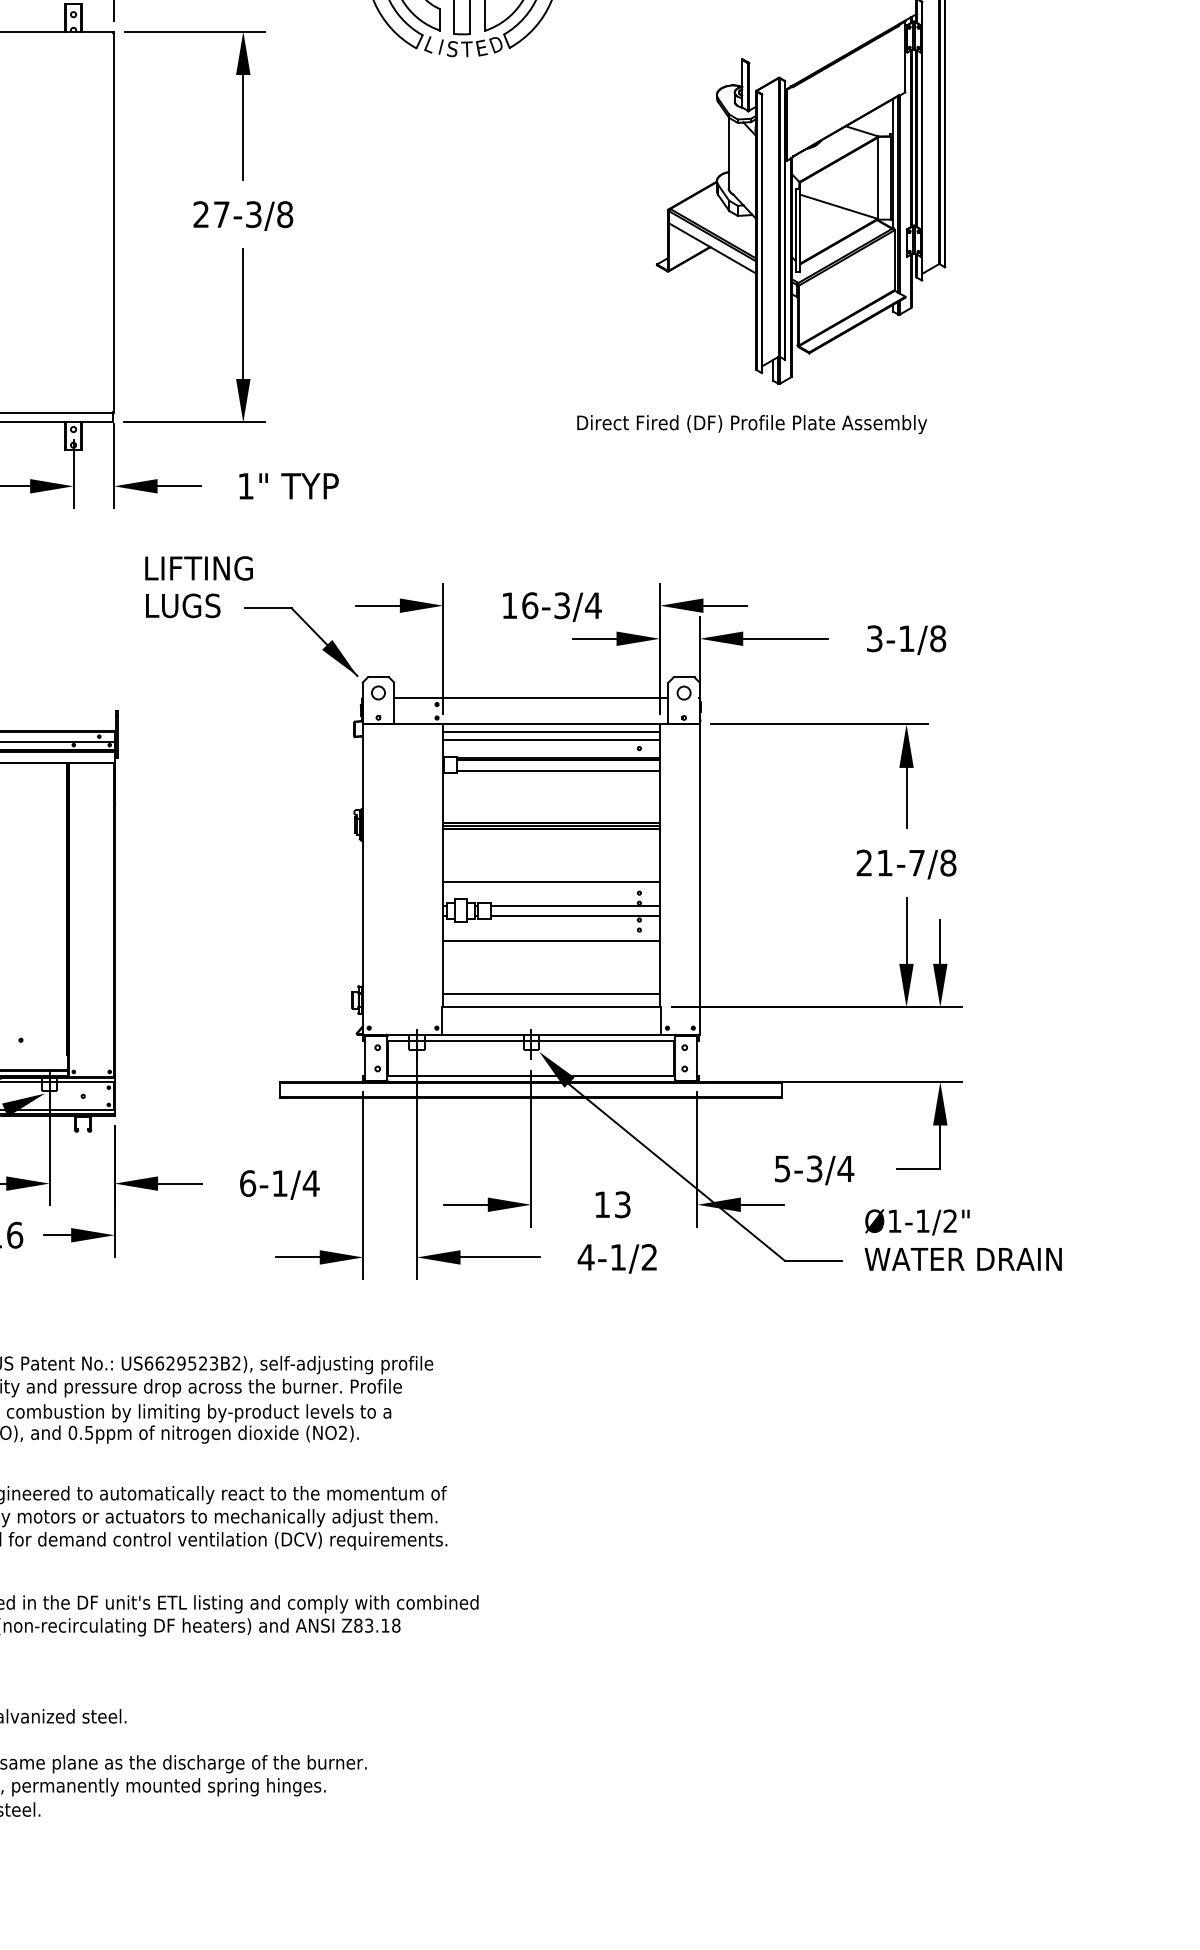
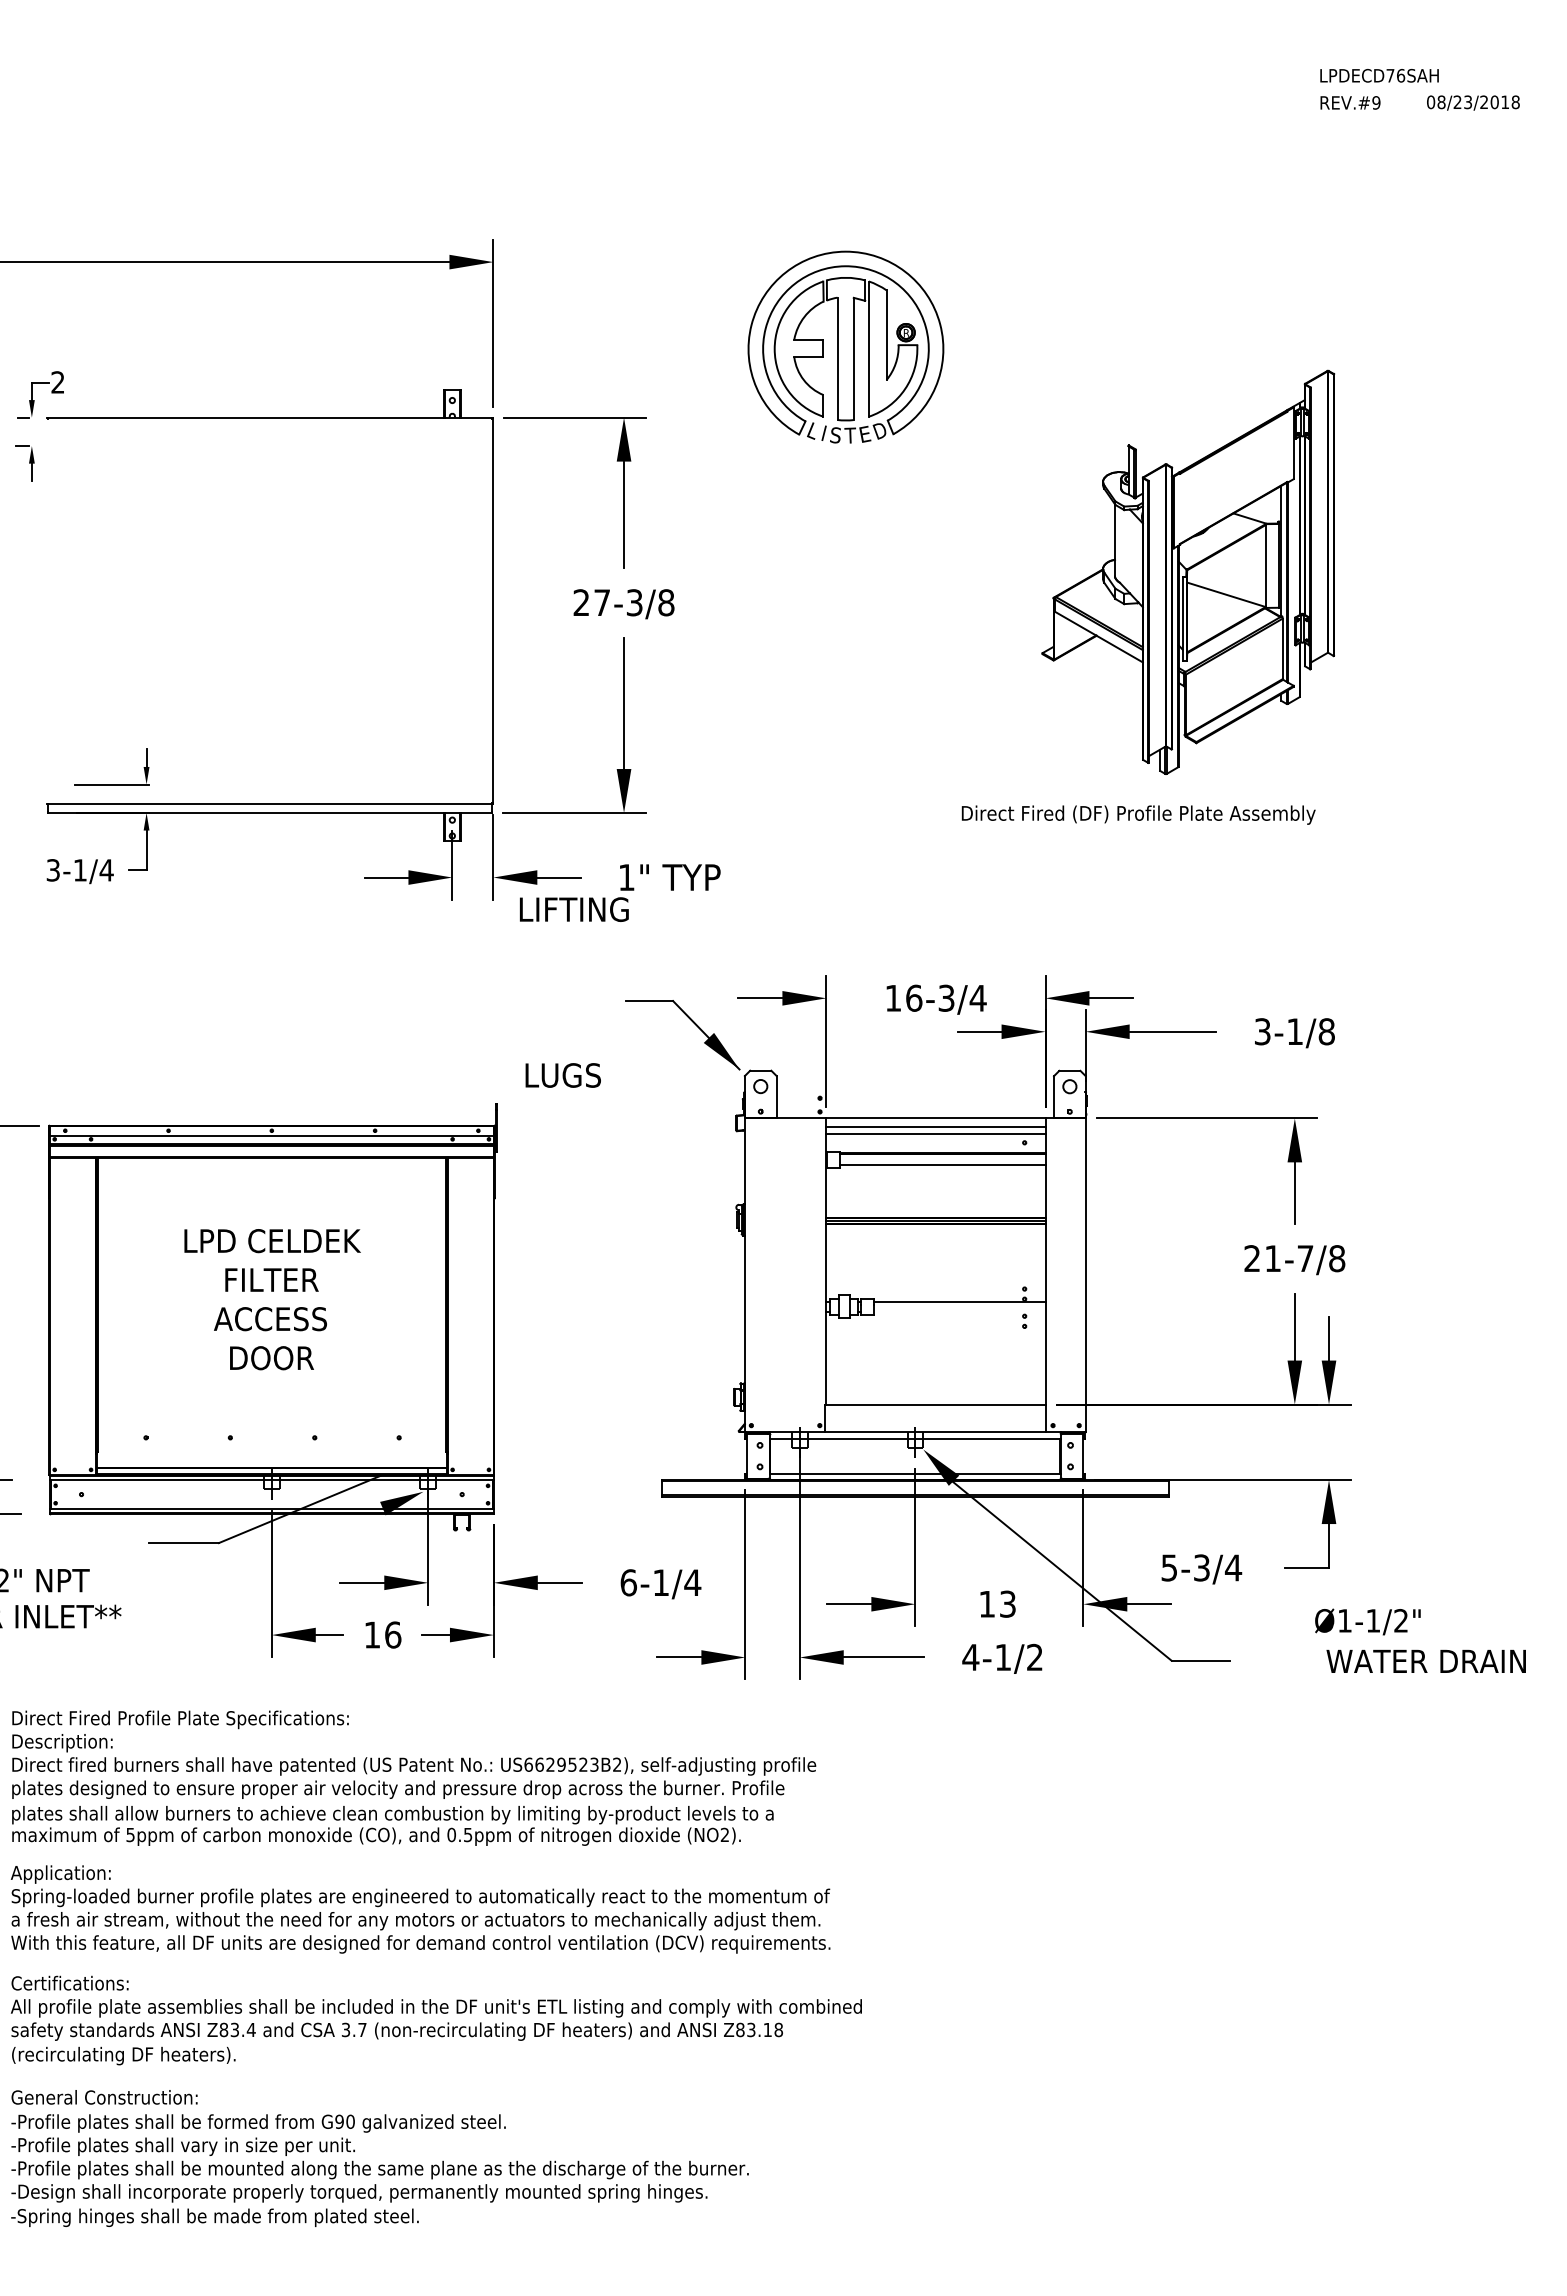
text: (199, 568) -> (574, 909), moved
text: (182, 605) -> (562, 1075), moved
line: (531, 697) -> (915, 1091), removed
line: (551, 881) -> (935, 1277), removed
line: (574, 916) -> (959, 1312), removed
line: (551, 941) -> (935, 1337), removed
line: (551, 994) -> (935, 1391), removed
text: (917, 1221) -> (1367, 1621), moved
text: (962, 1258) -> (1425, 1660), moved

